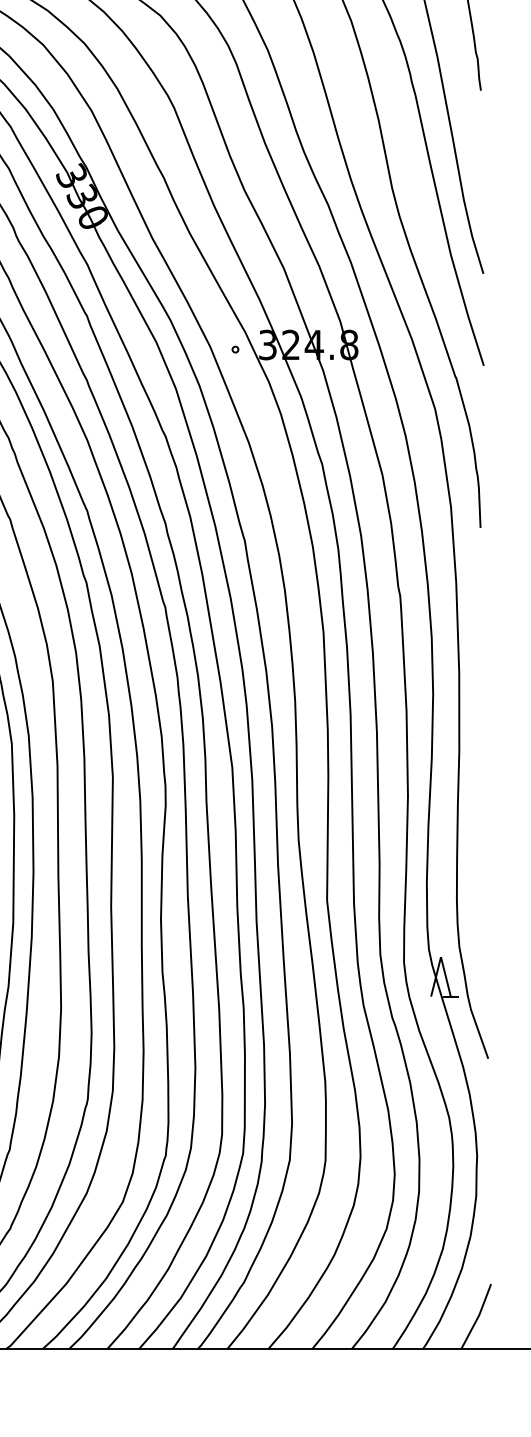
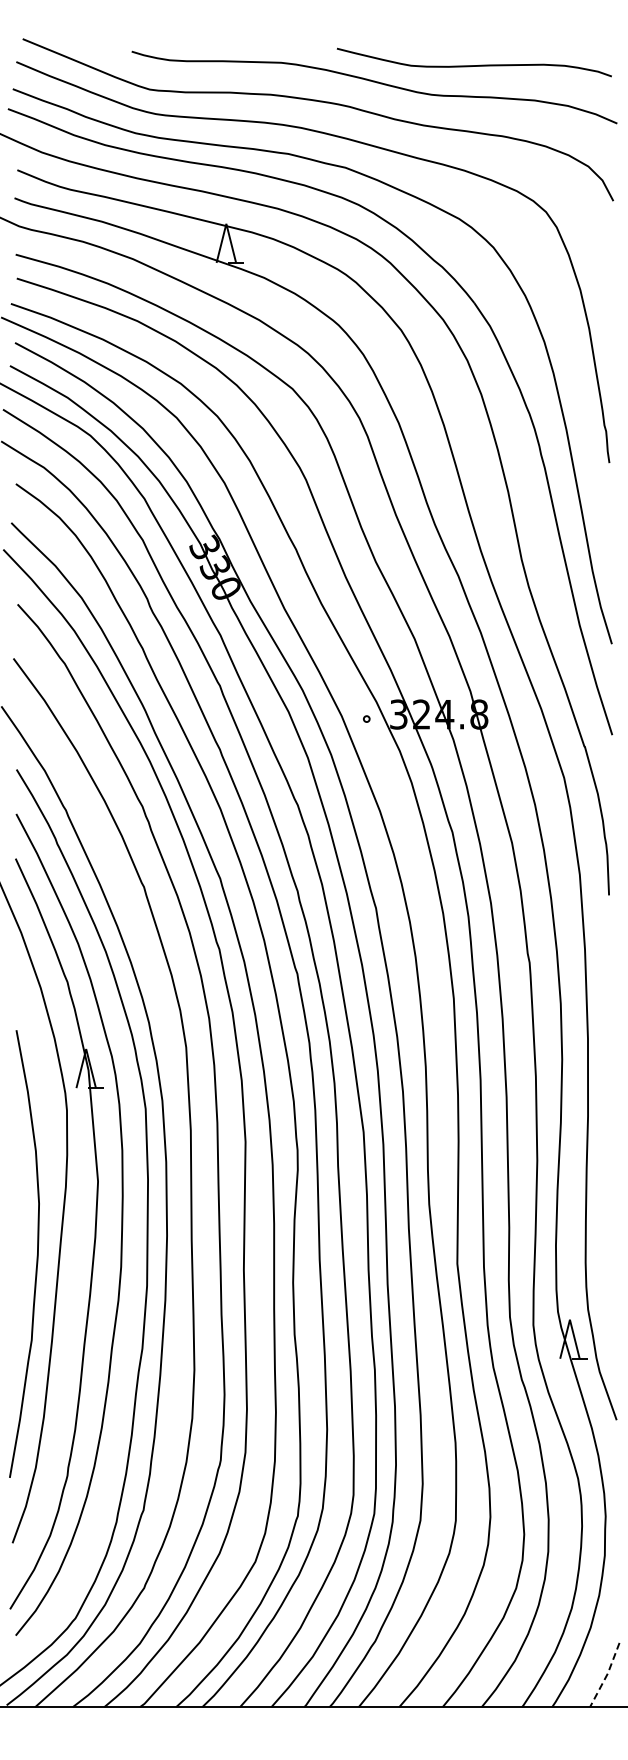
line: (477, 1318) -> (606, 1676), solid -> dashed

